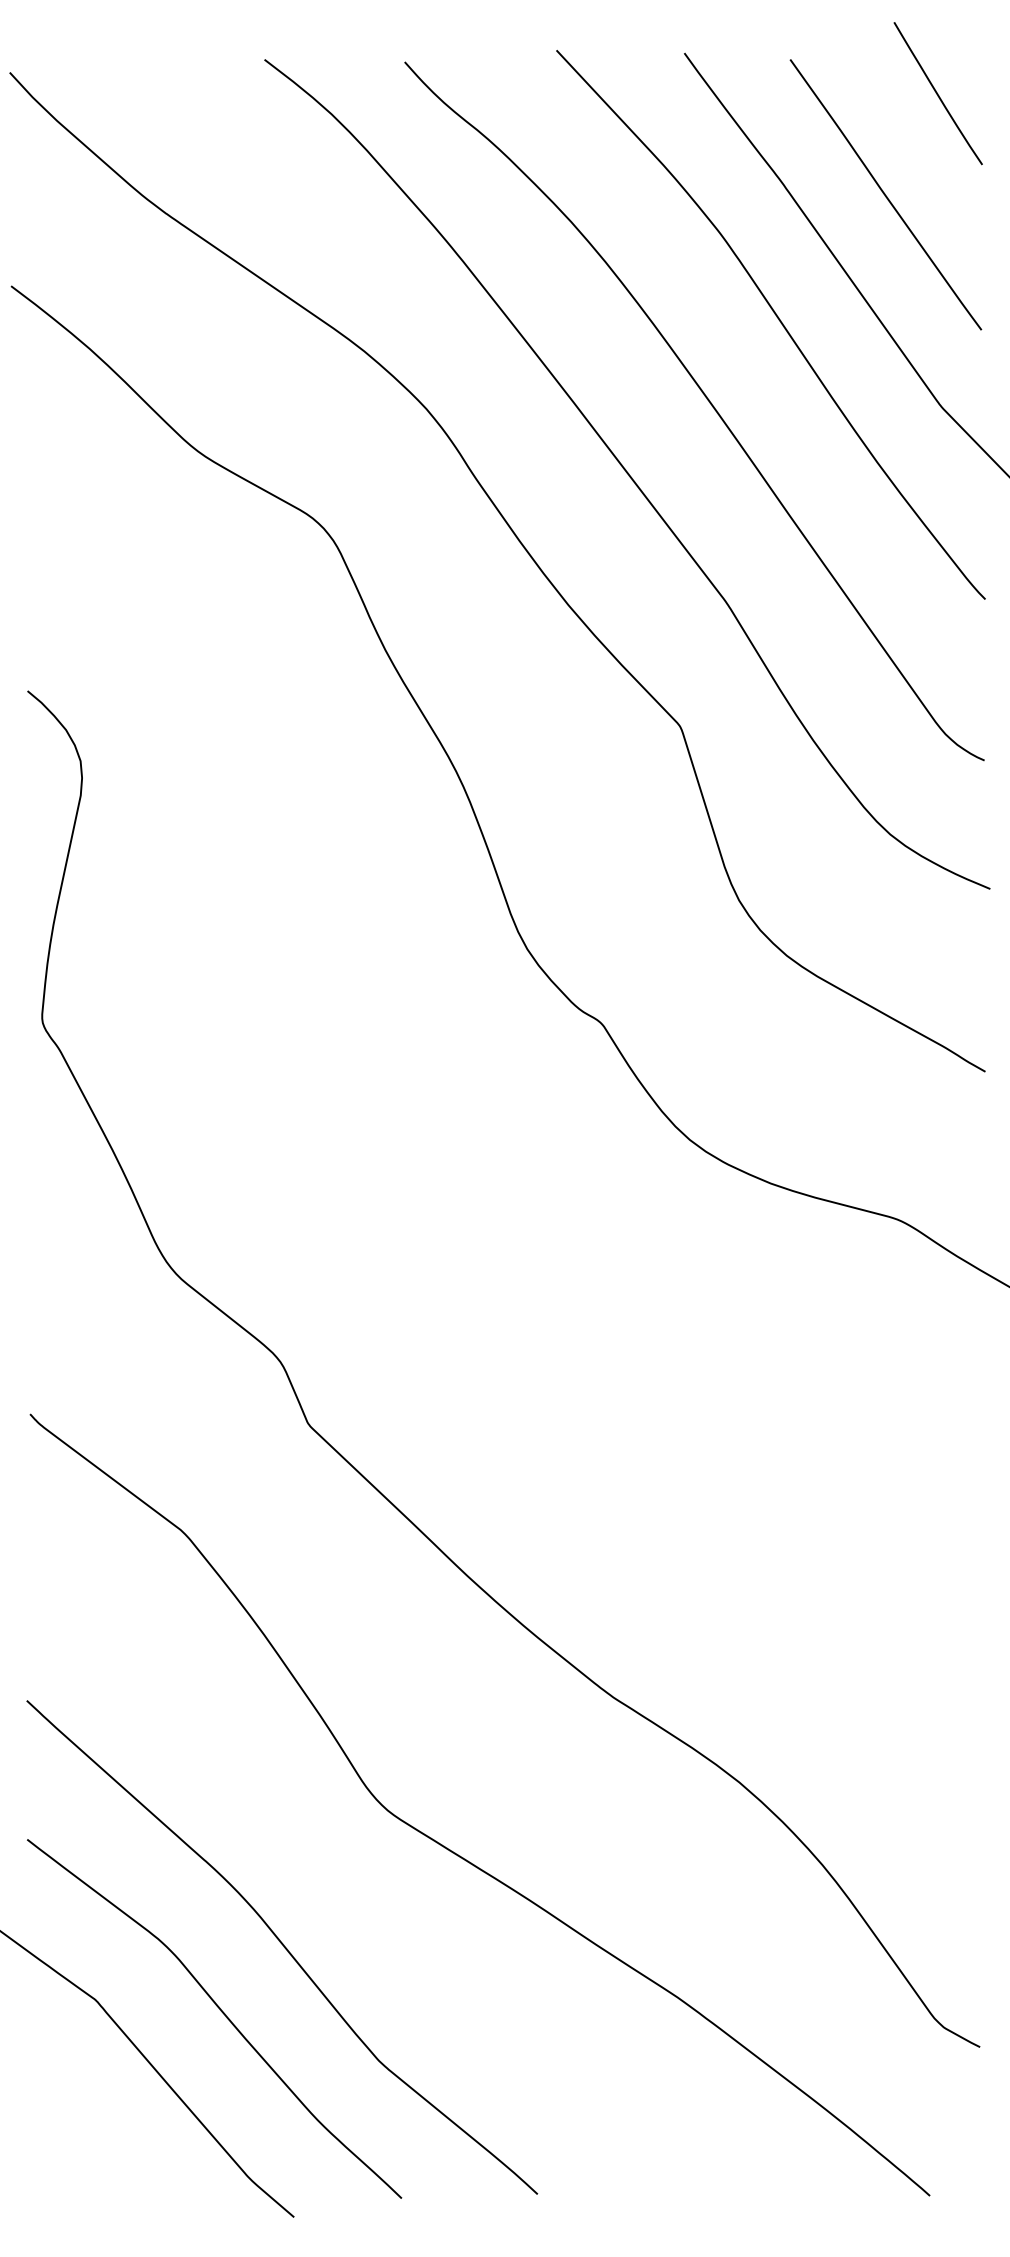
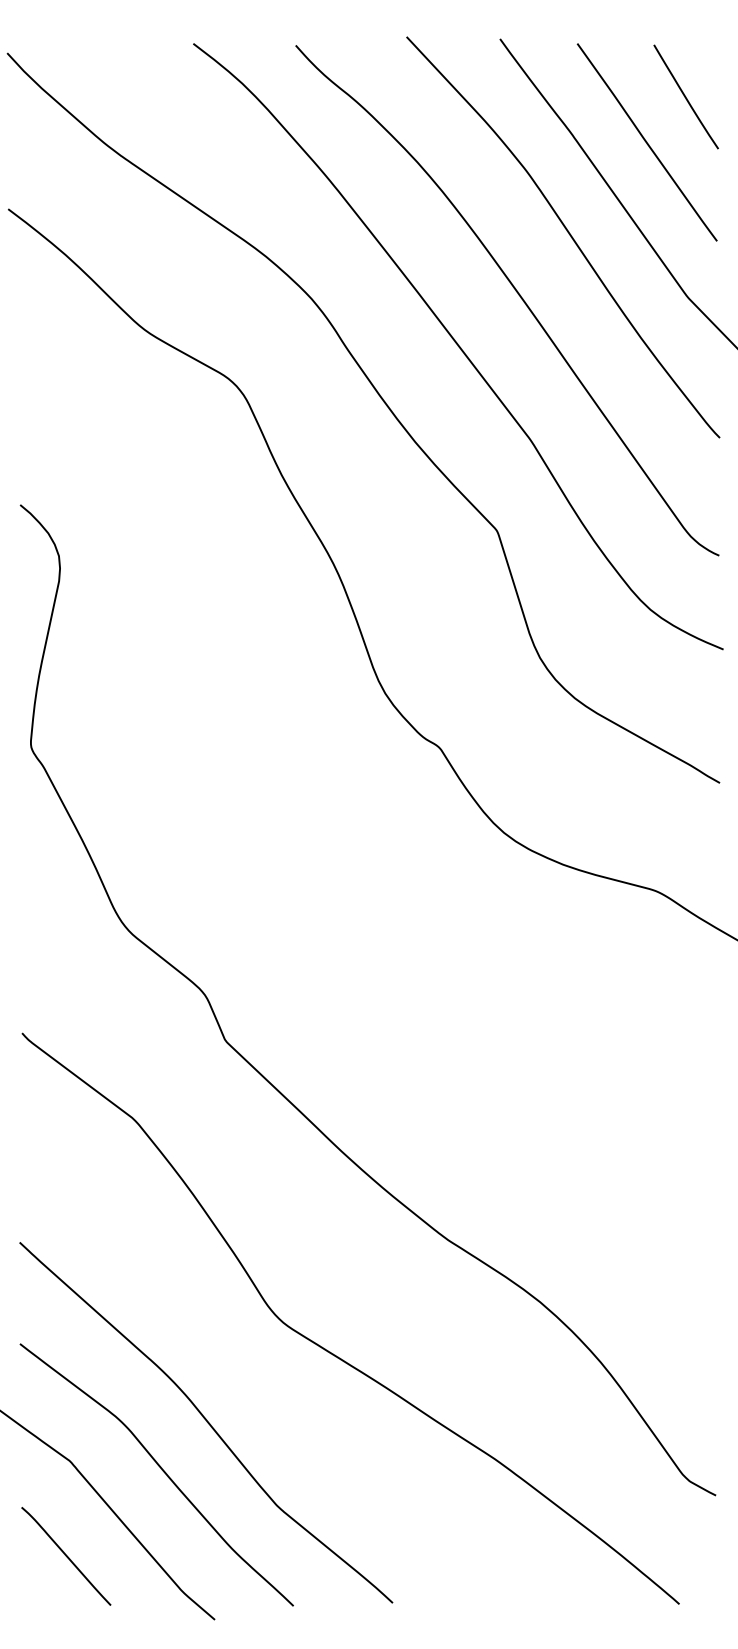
curve: (937, 93) -> (685, 96), moved
curve: (90, 2129) -> (66, 1555), added

